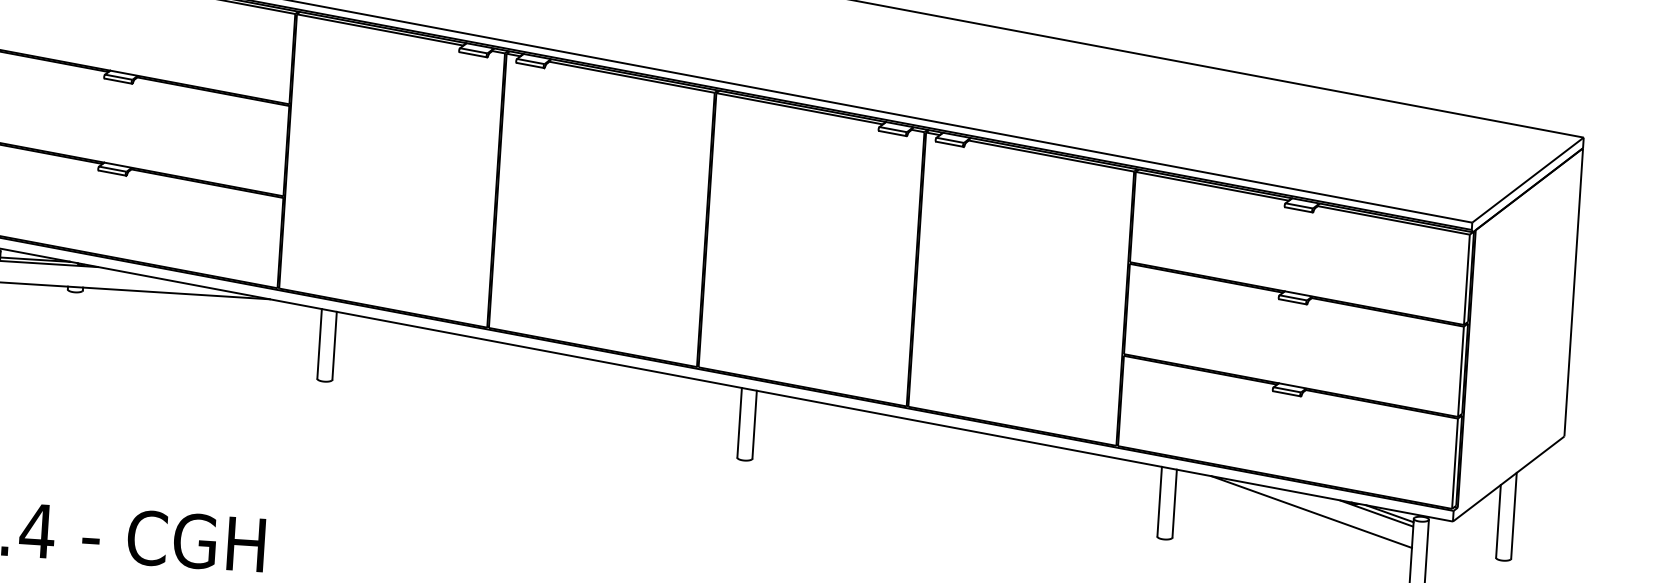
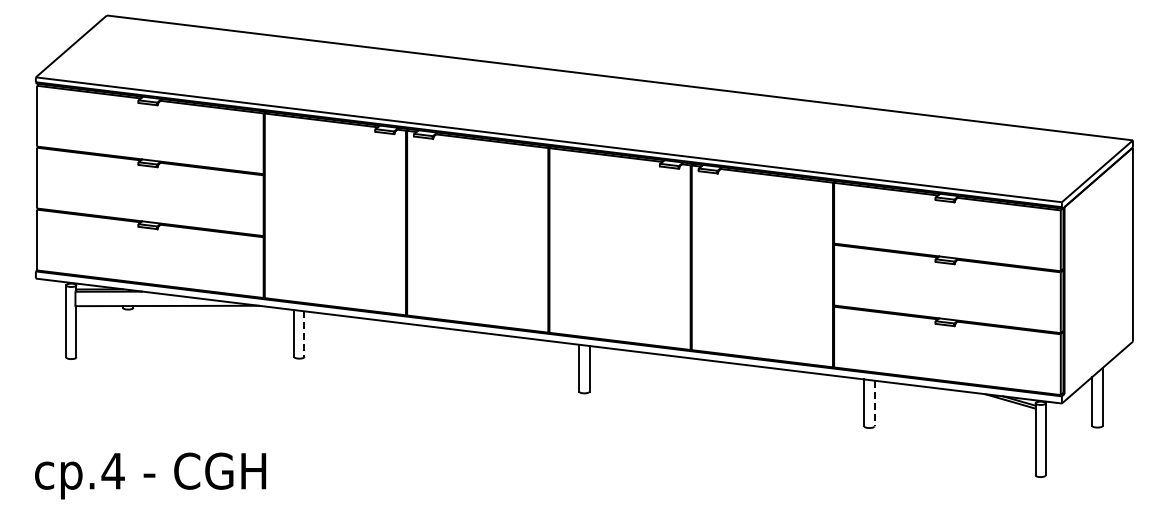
line: (334, 346) -> (304, 334), solid -> dashed
line: (1174, 503) -> (874, 403), solid -> dashed
line: (1311, 510) -> (966, 402), removed

